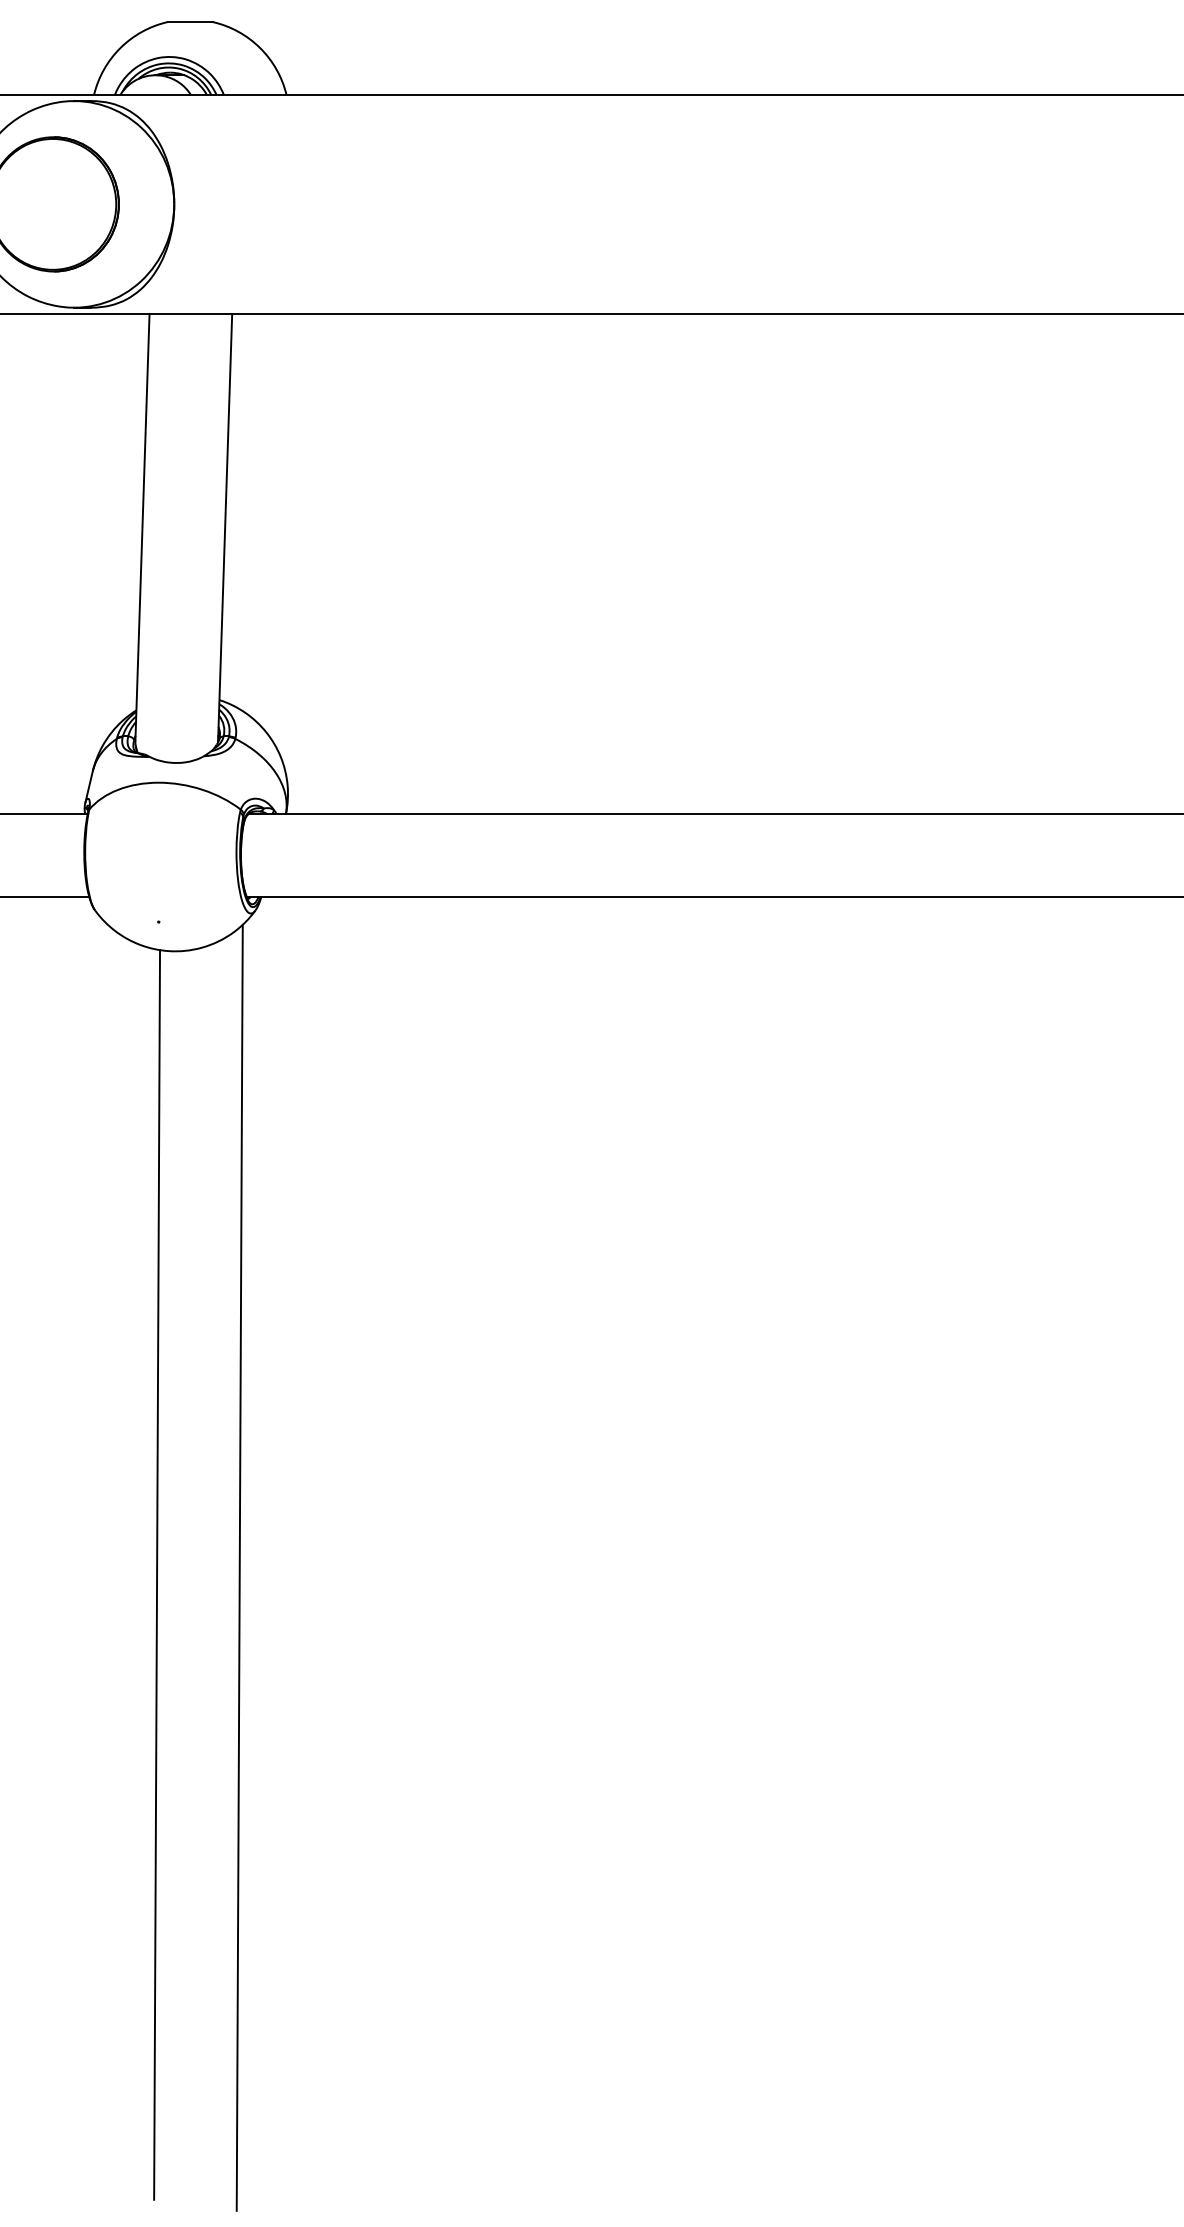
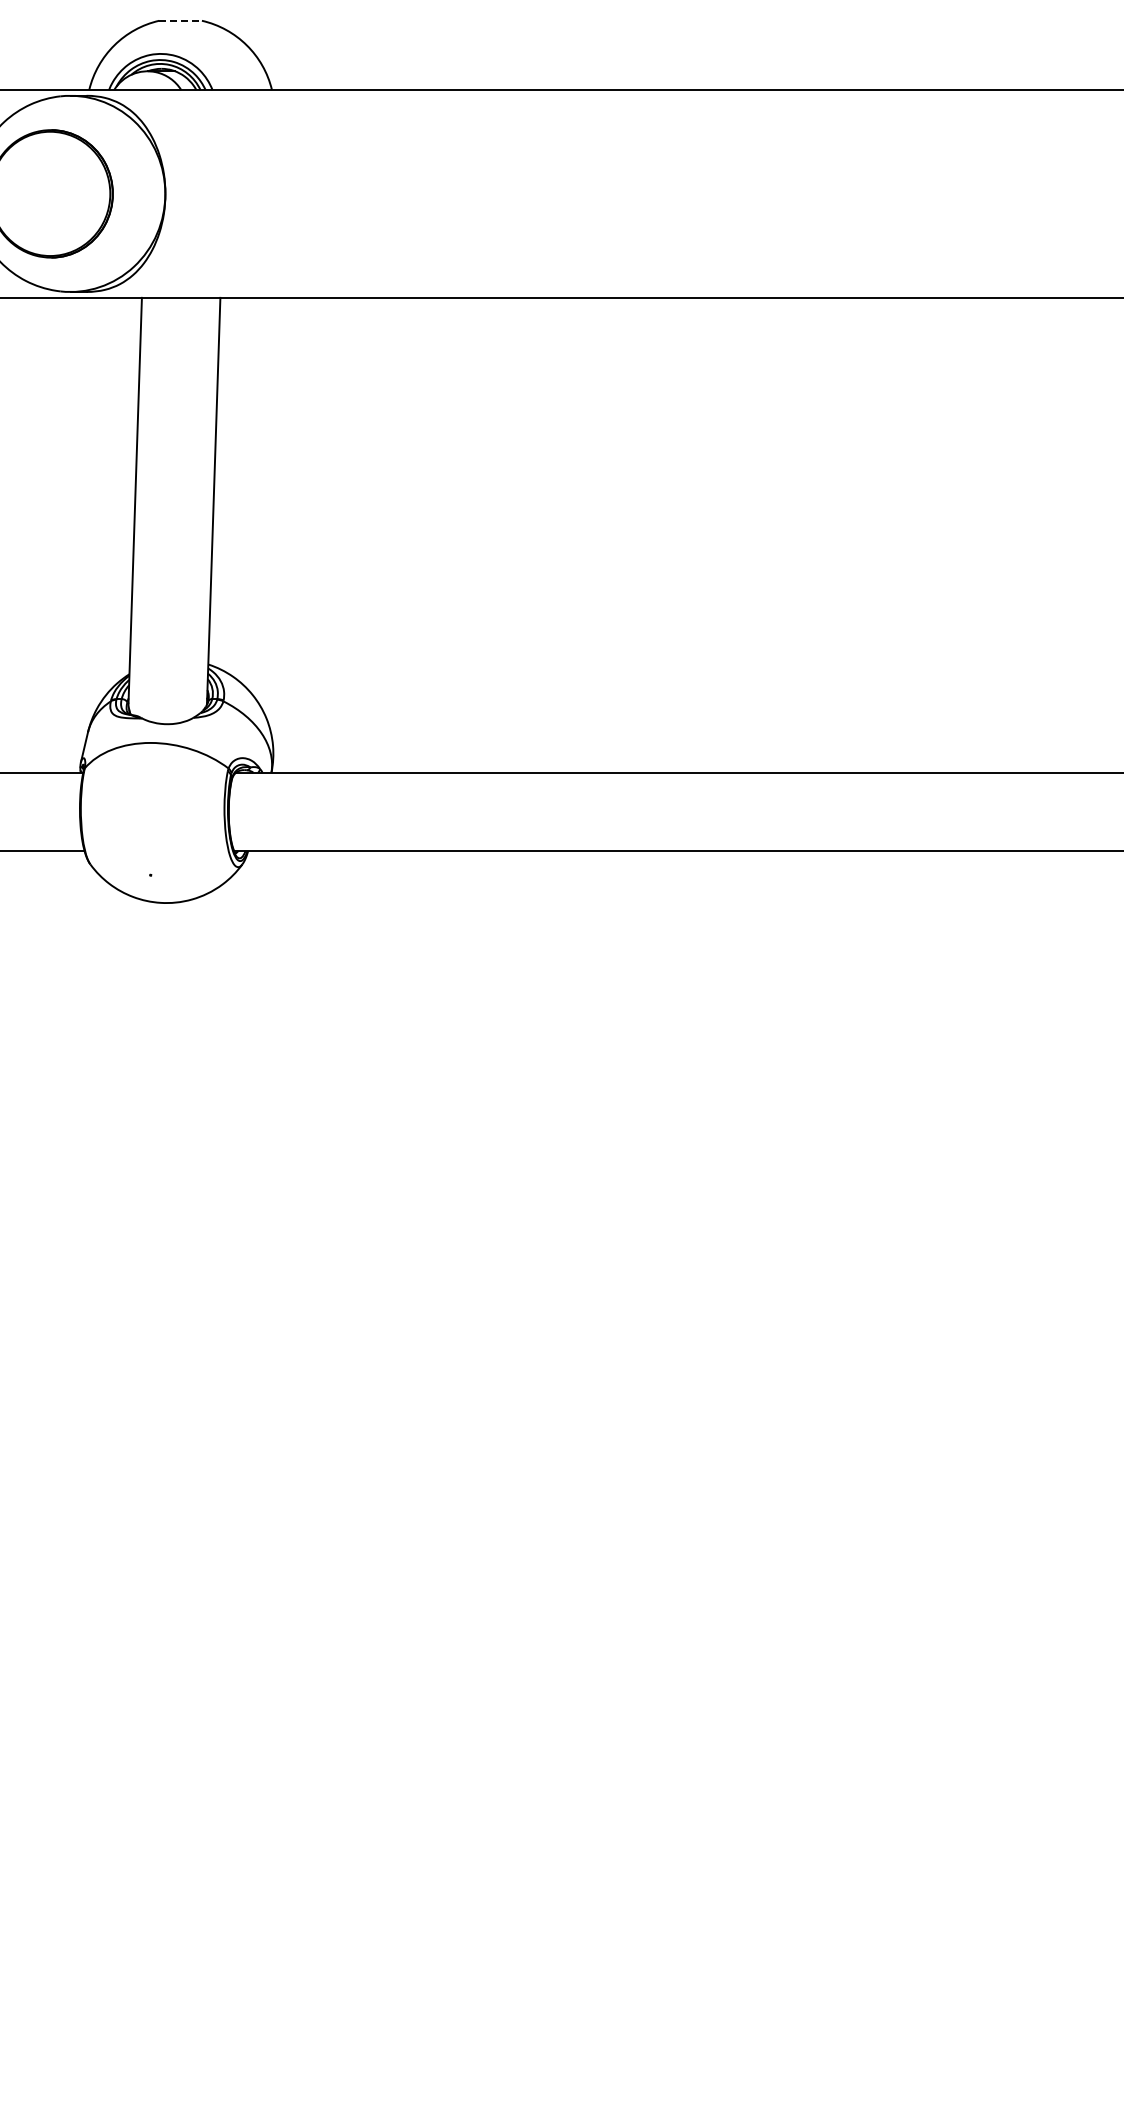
line: (191, 21) -> (181, 20), solid -> dashed
line: (239, 1566) -> (227, 1487), removed
line: (156, 1574) -> (148, 1494), removed

